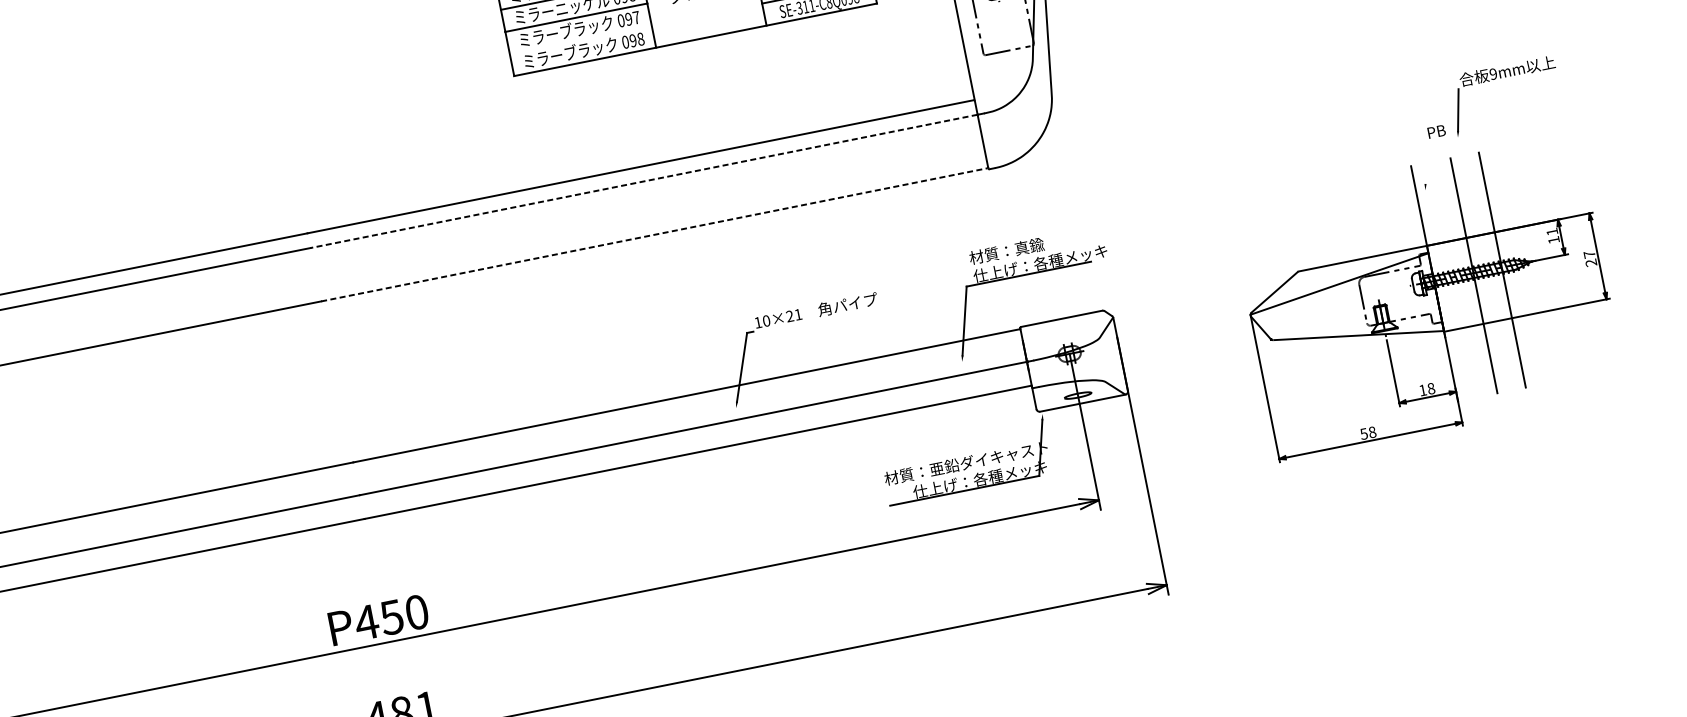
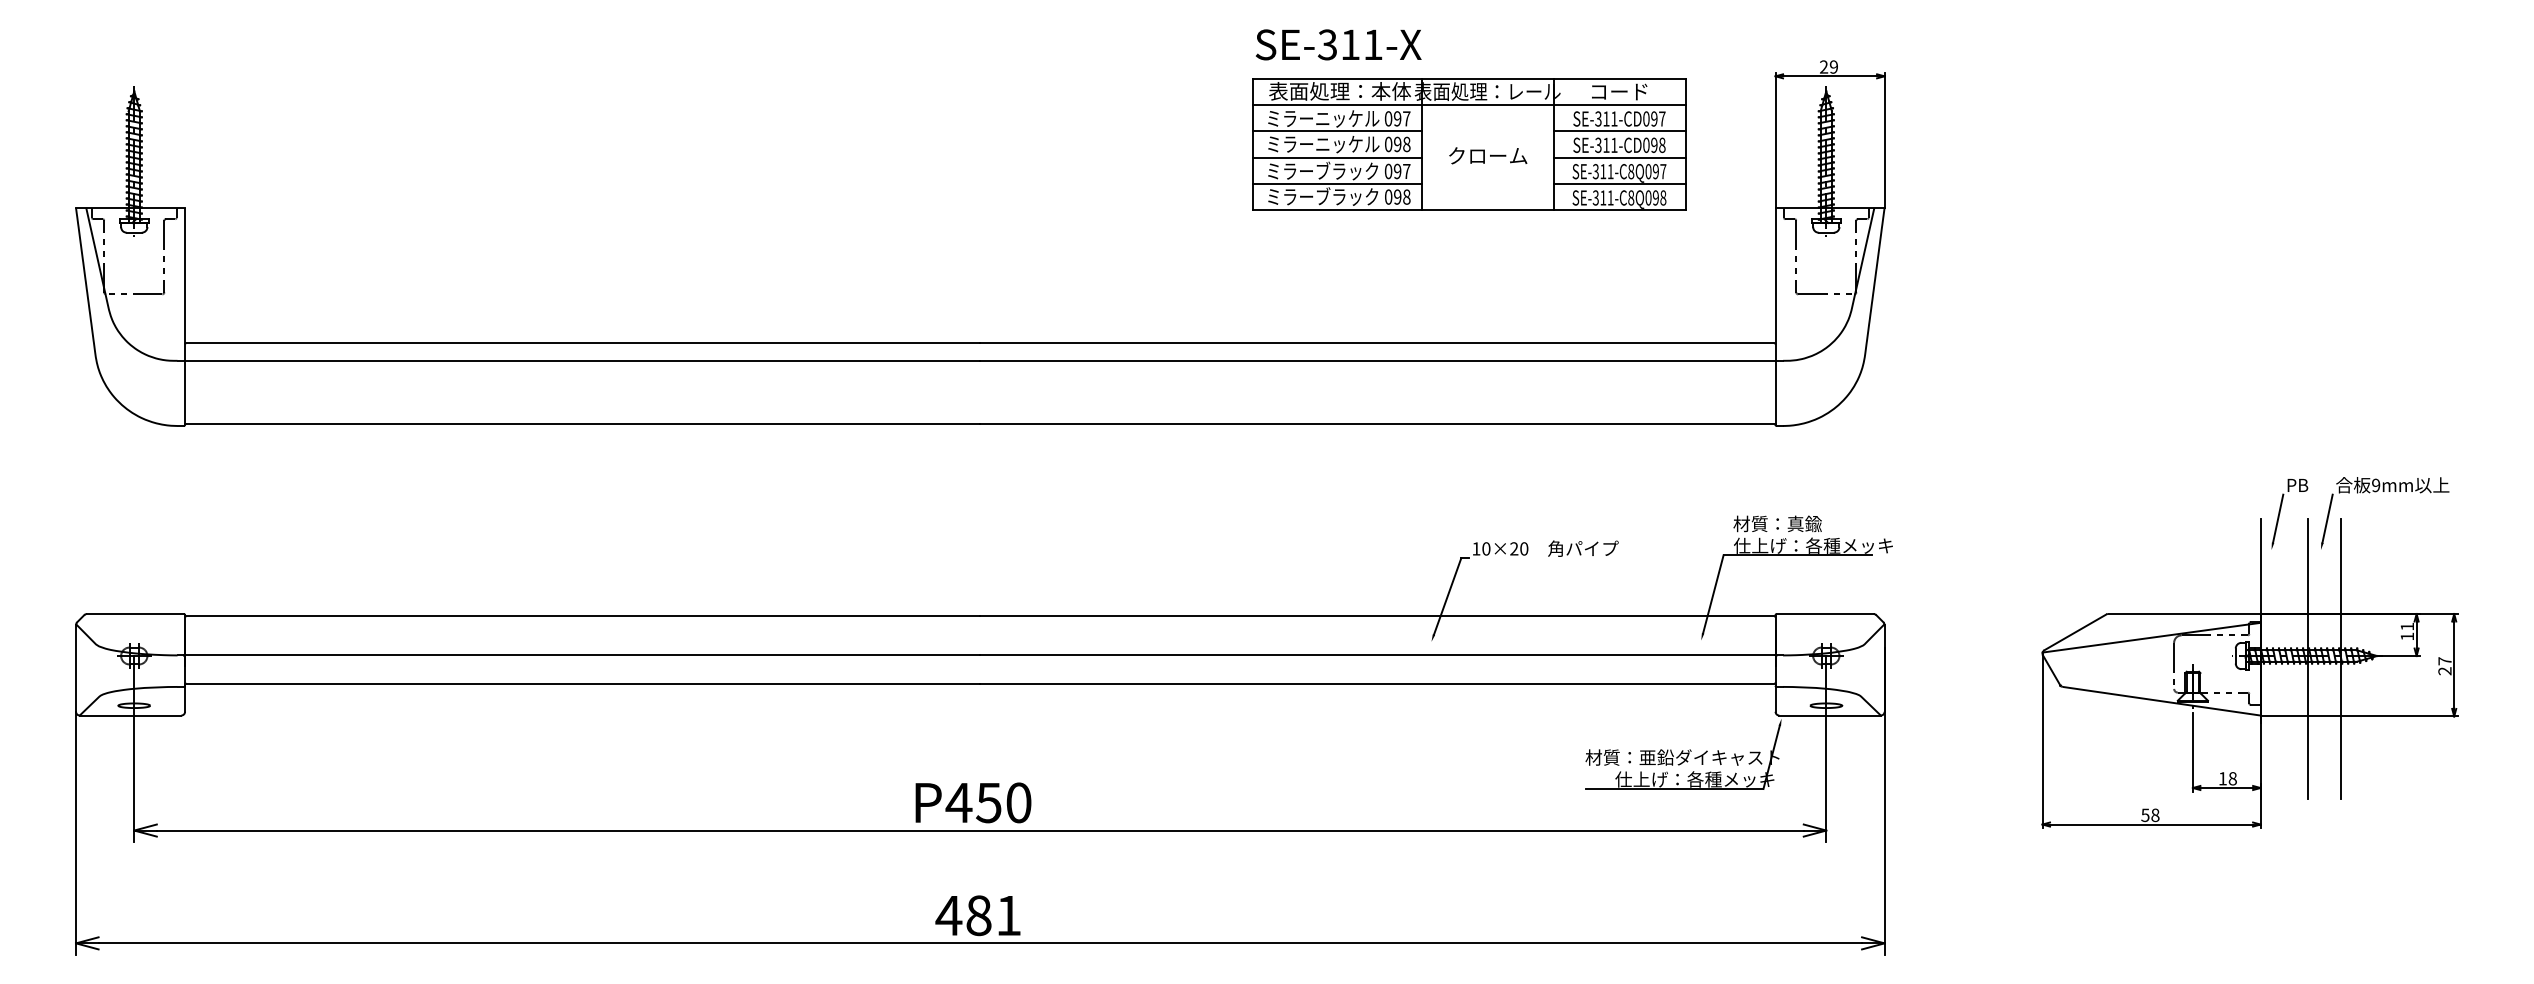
line: (580, 40) -> (1337, 184), added
part: (1501, 77) -> (2384, 491), moved
line: (1425, 162) -> (2278, 518), added
line: (643, 181) -> (1377, 360), dashed -> solid
line: (654, 234) -> (1377, 424), dashed -> solid
text: (798, 314) -> (1524, 548), 10×21 -> 10×20

